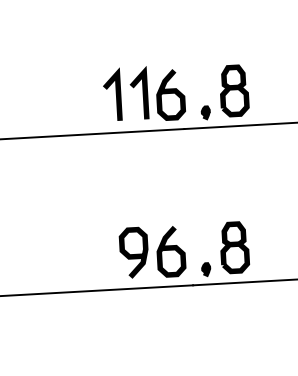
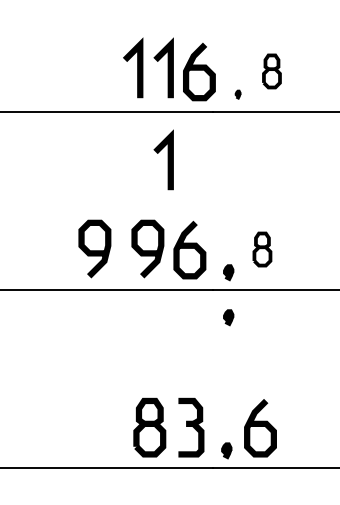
part: (233, 91) -> (271, 71), size x0.6
part: (205, 112) -> (237, 94), size x0.6
line: (146, 173) -> (167, 159), added
part: (234, 247) -> (262, 249), size x0.6
curve: (87, 256) -> (94, 250), added
part: (208, 308) -> (228, 317), added

